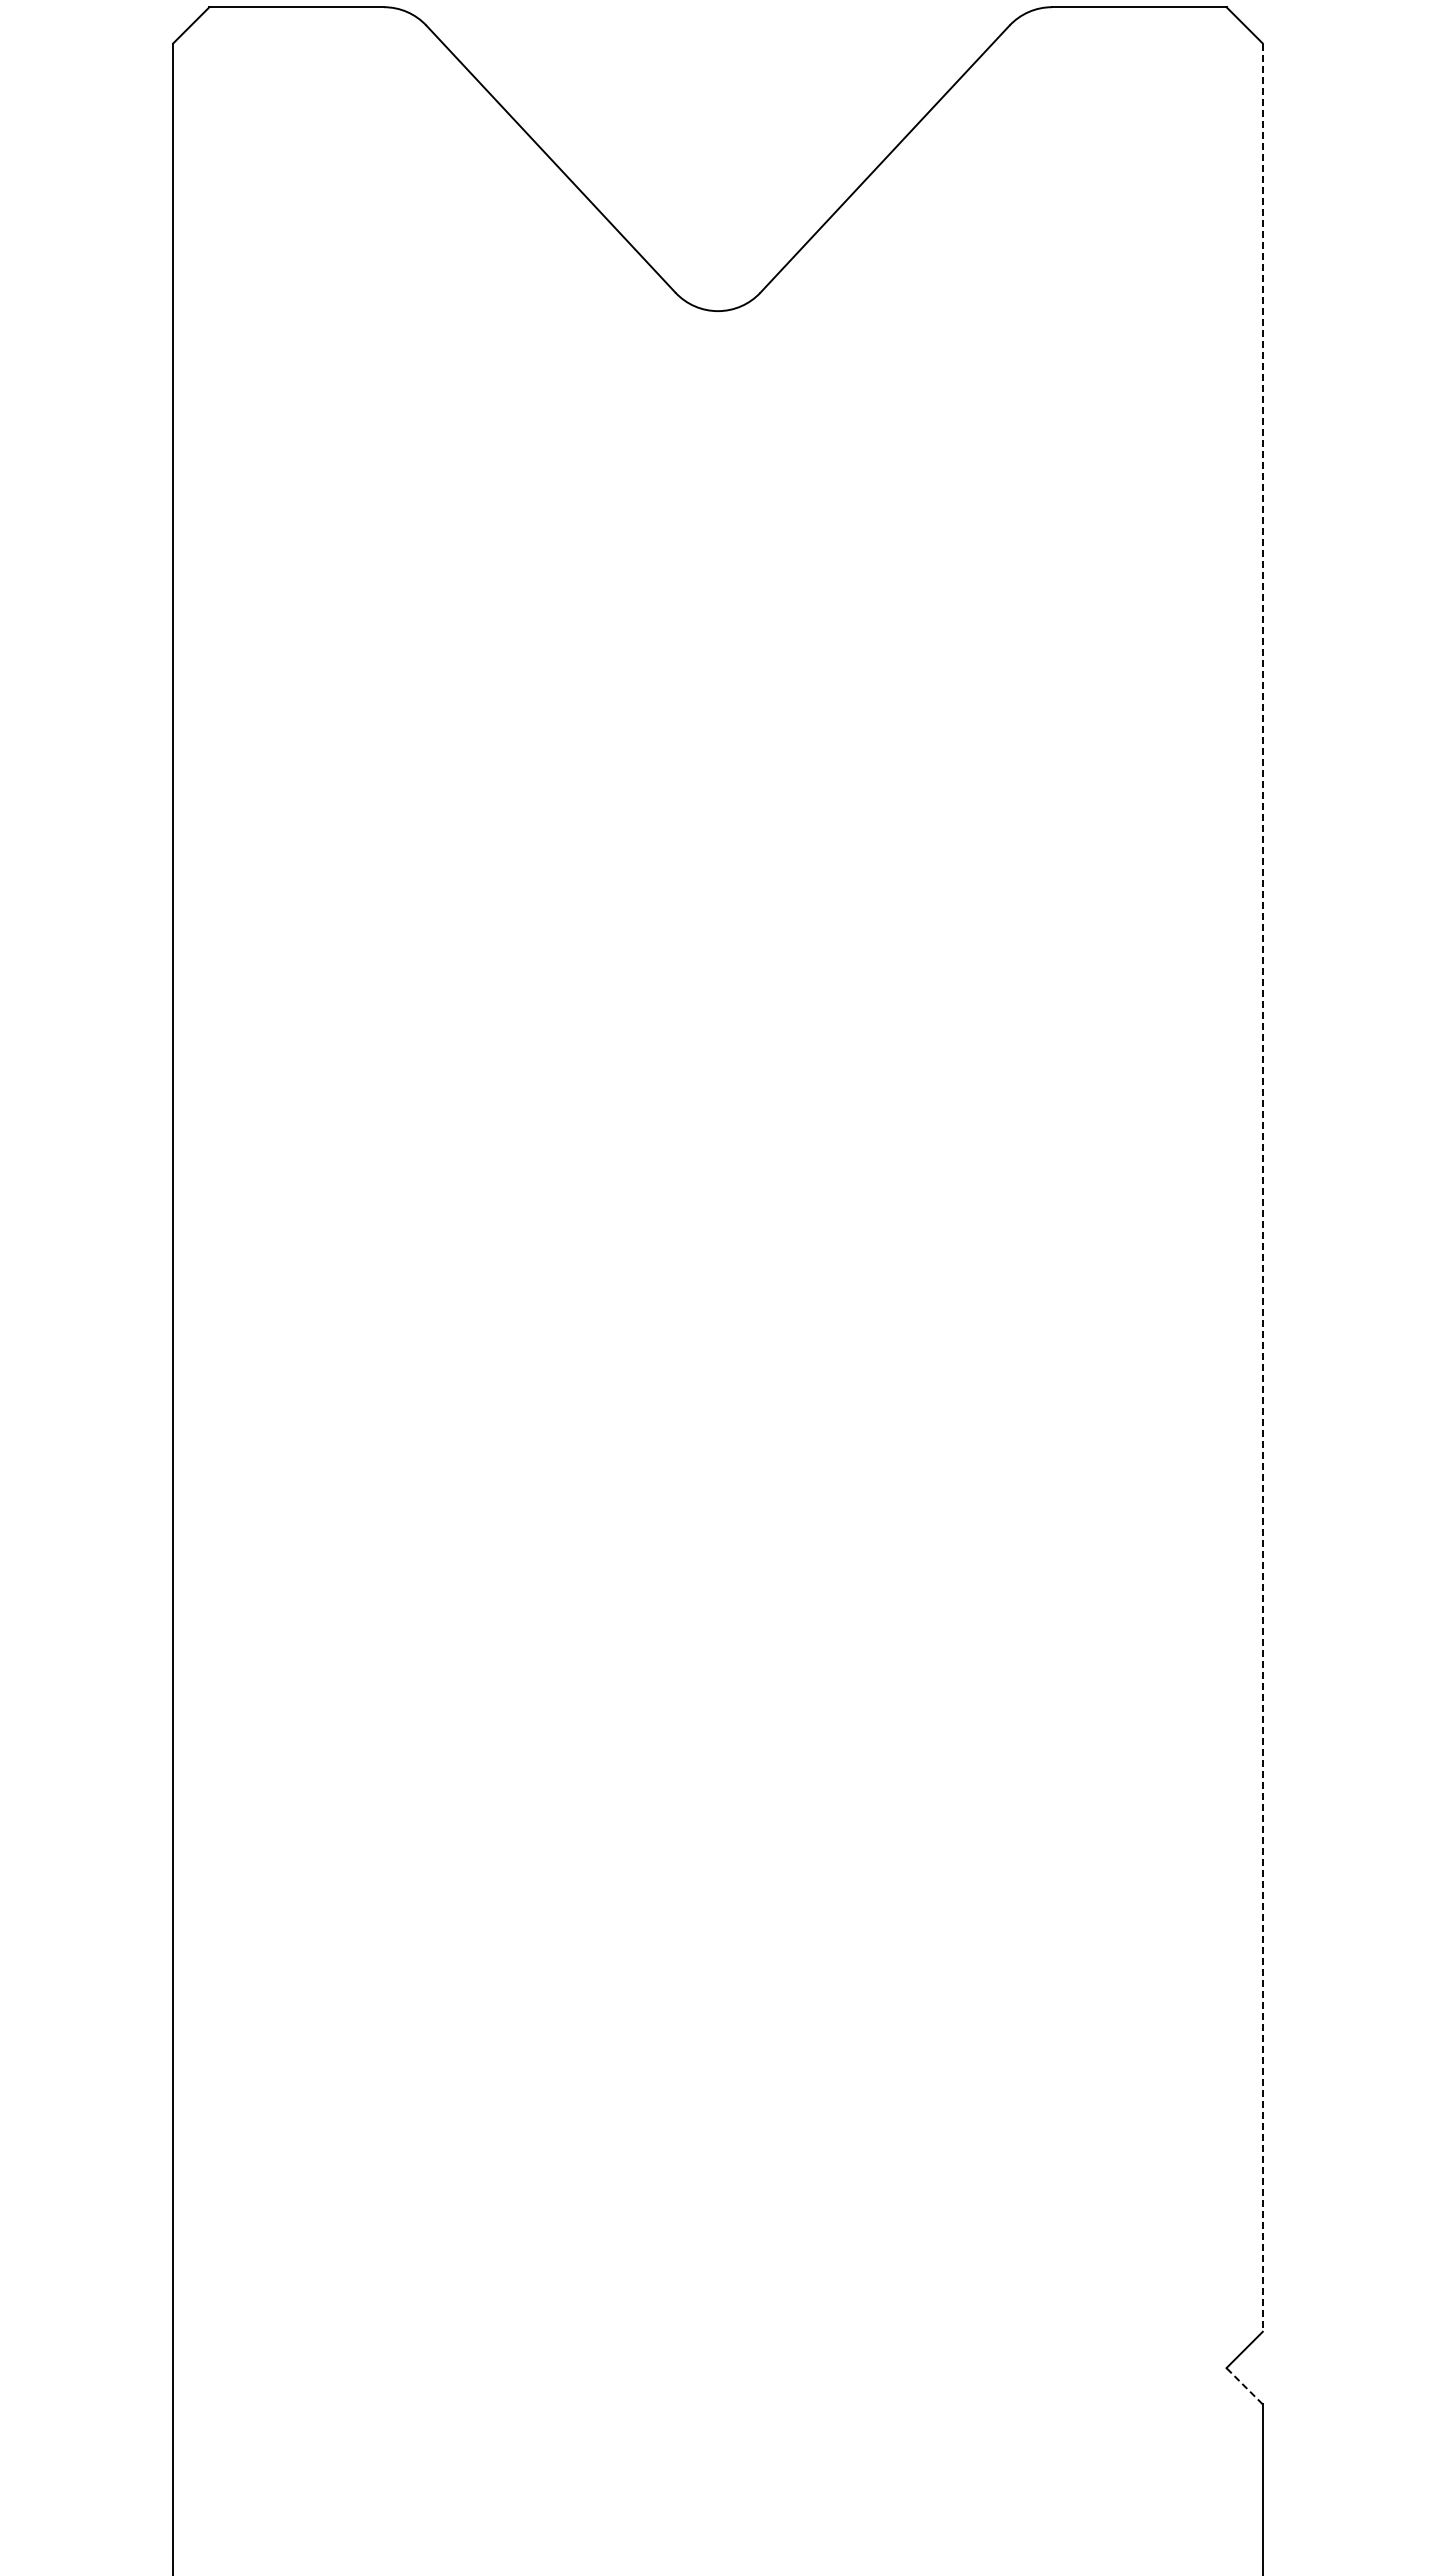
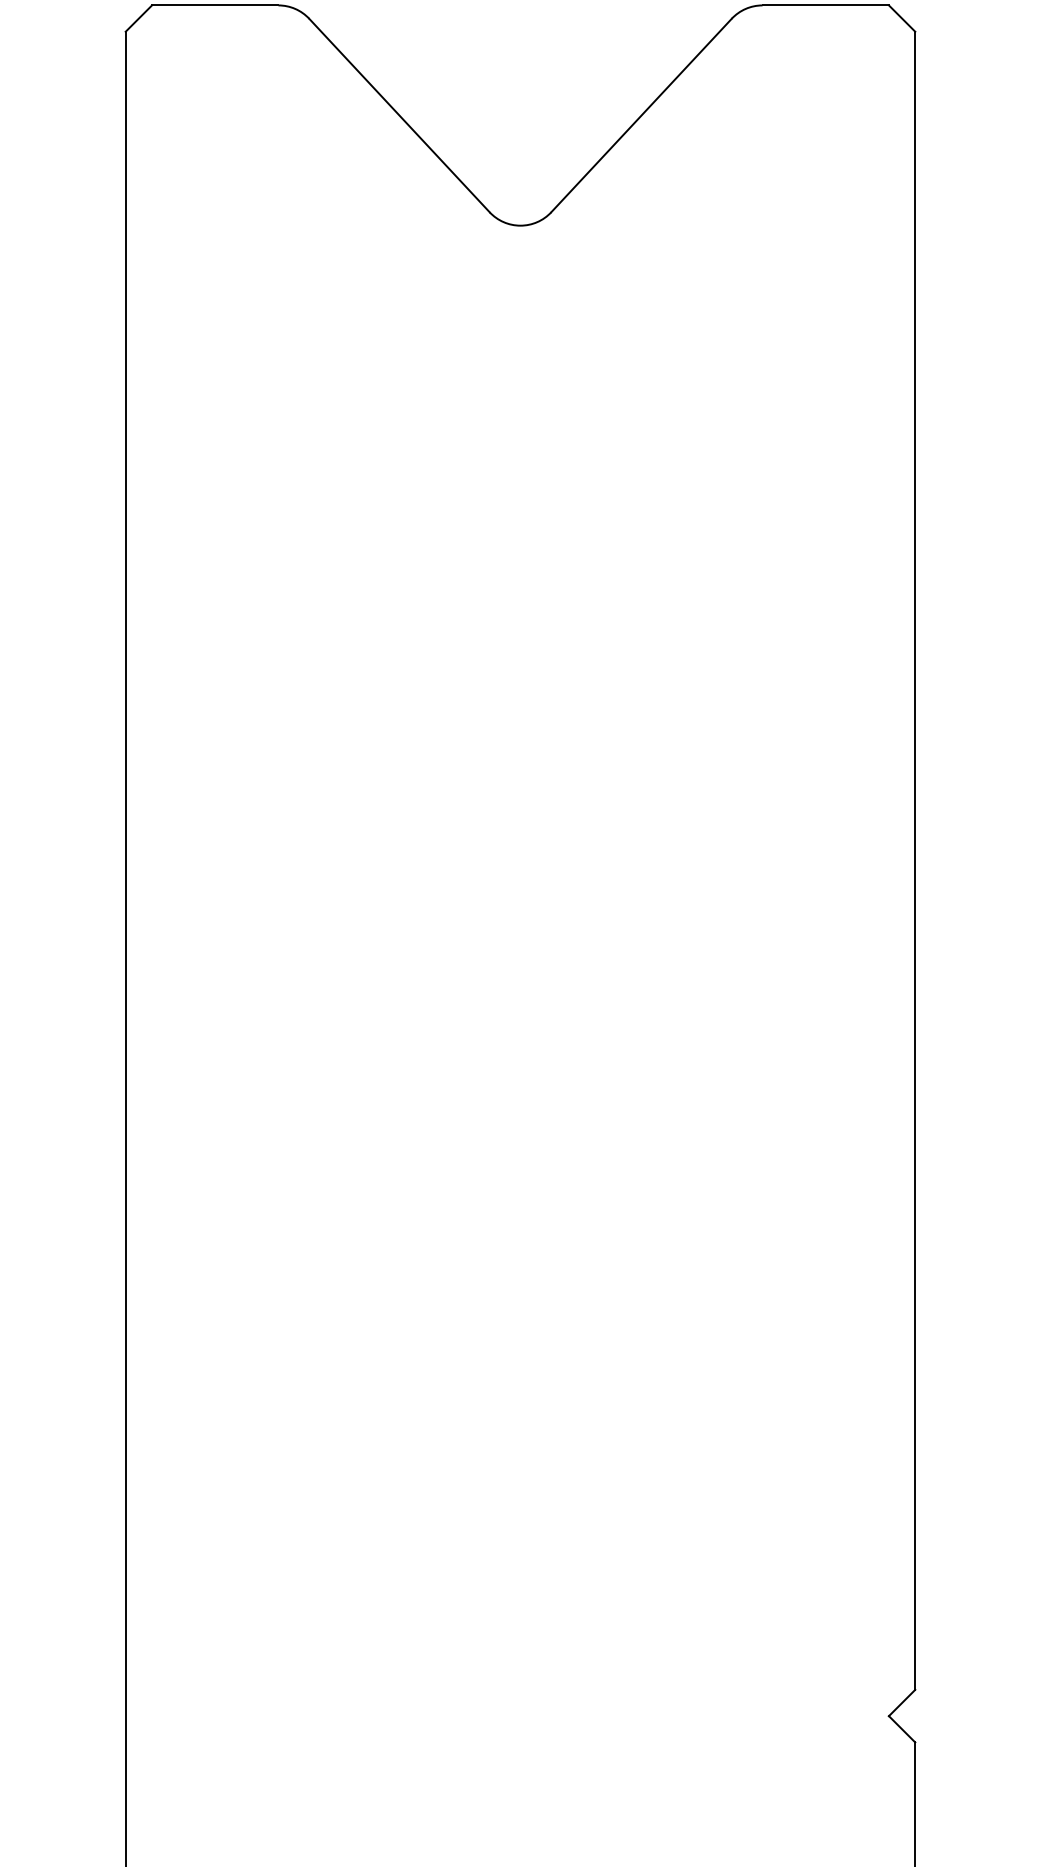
line: (1262, 1188) -> (915, 861), dashed -> solid
line: (1244, 2386) -> (902, 1729), dashed -> solid

